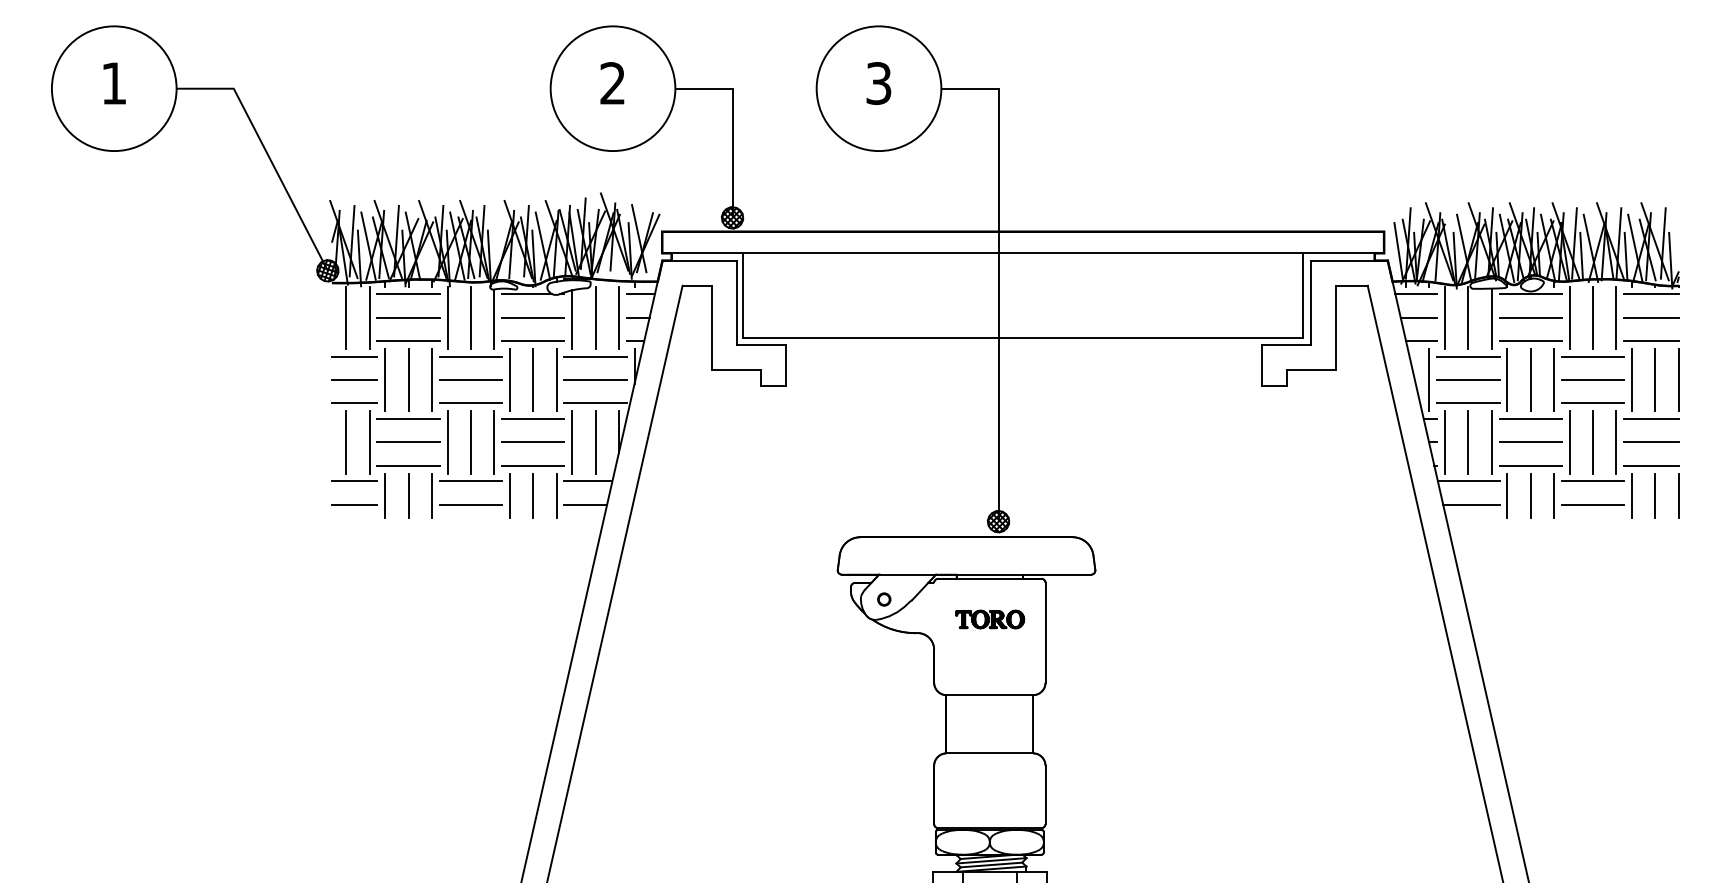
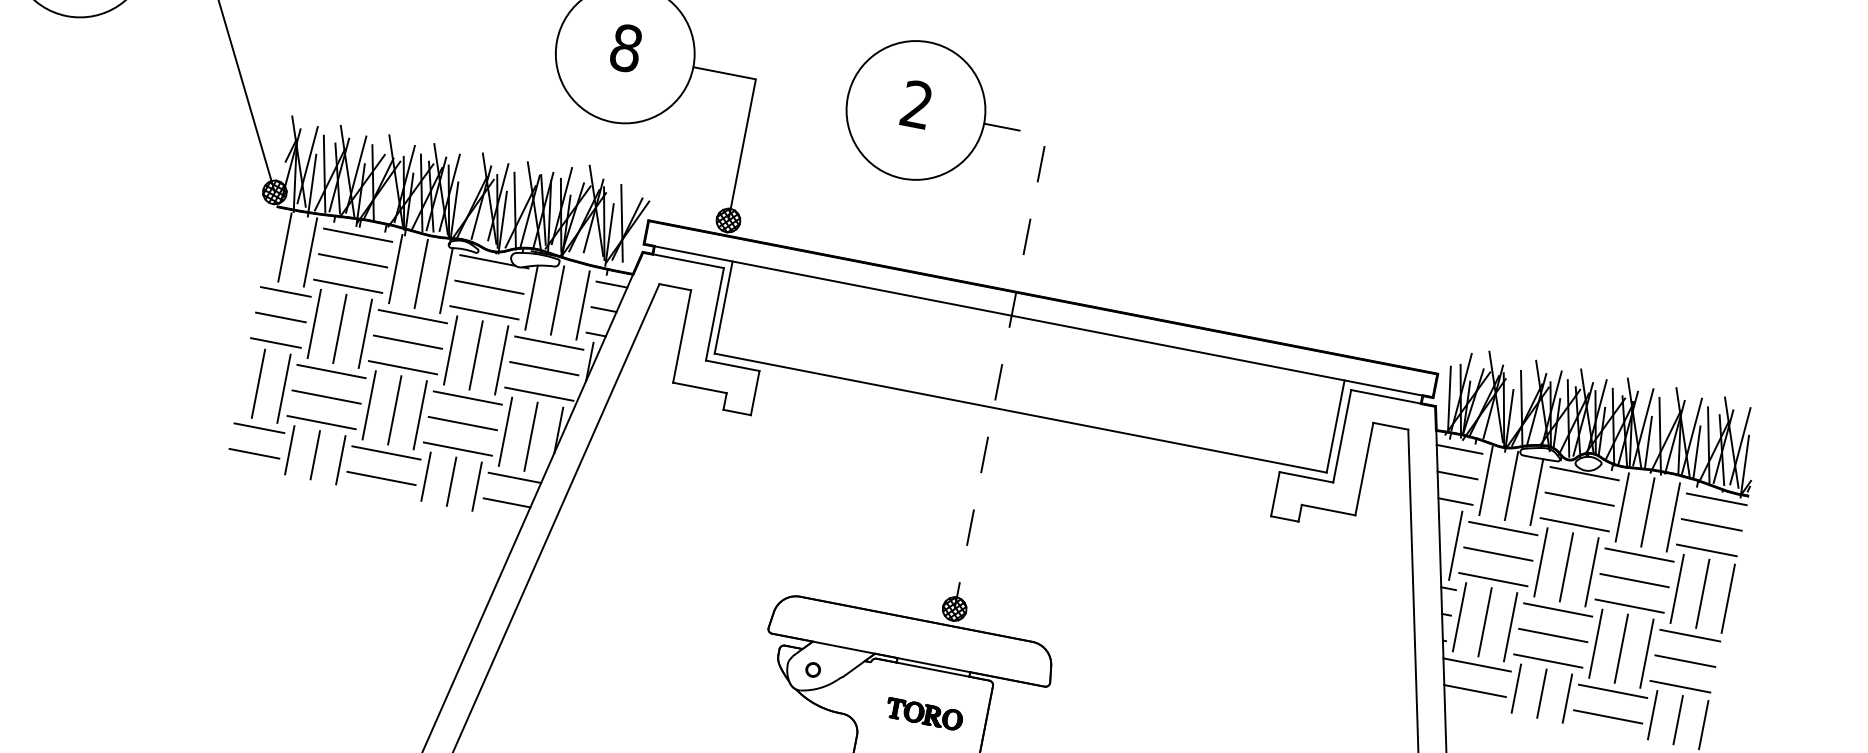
text: (612, 83) -> (625, 48), 2 -> 8
text: (878, 83) -> (916, 104), 3 -> 2
line: (998, 275) -> (1006, 340), solid -> dashed

